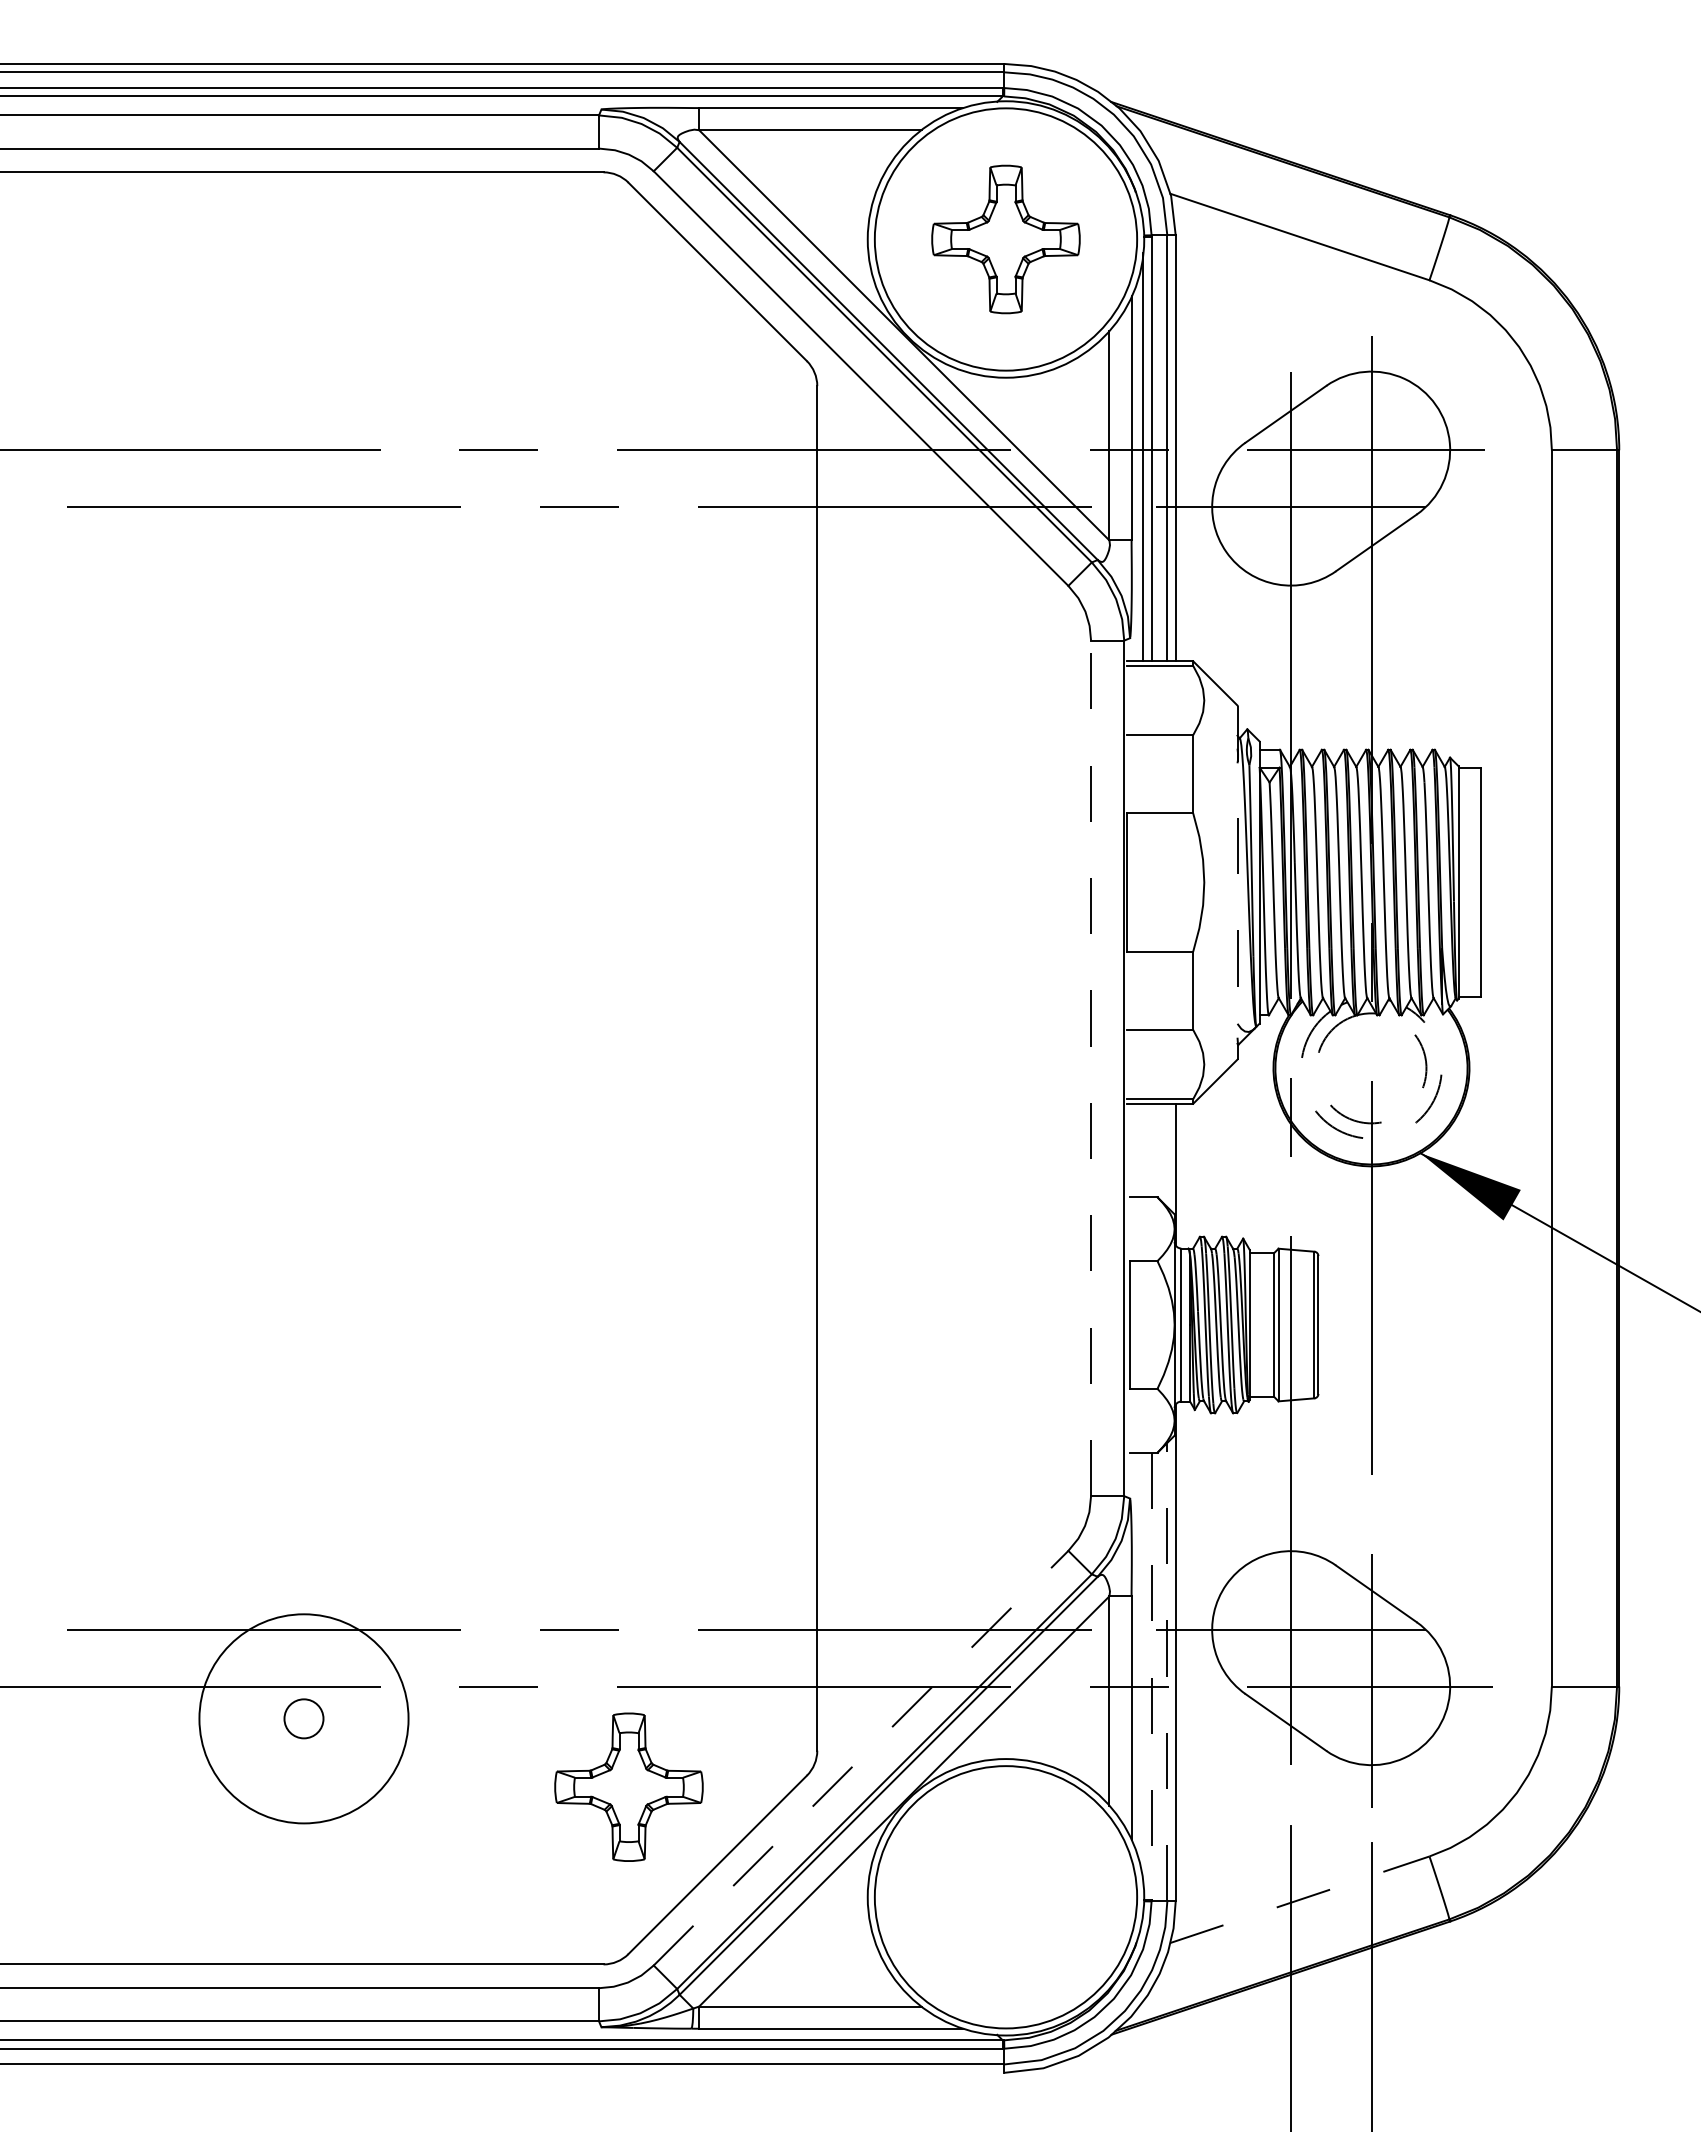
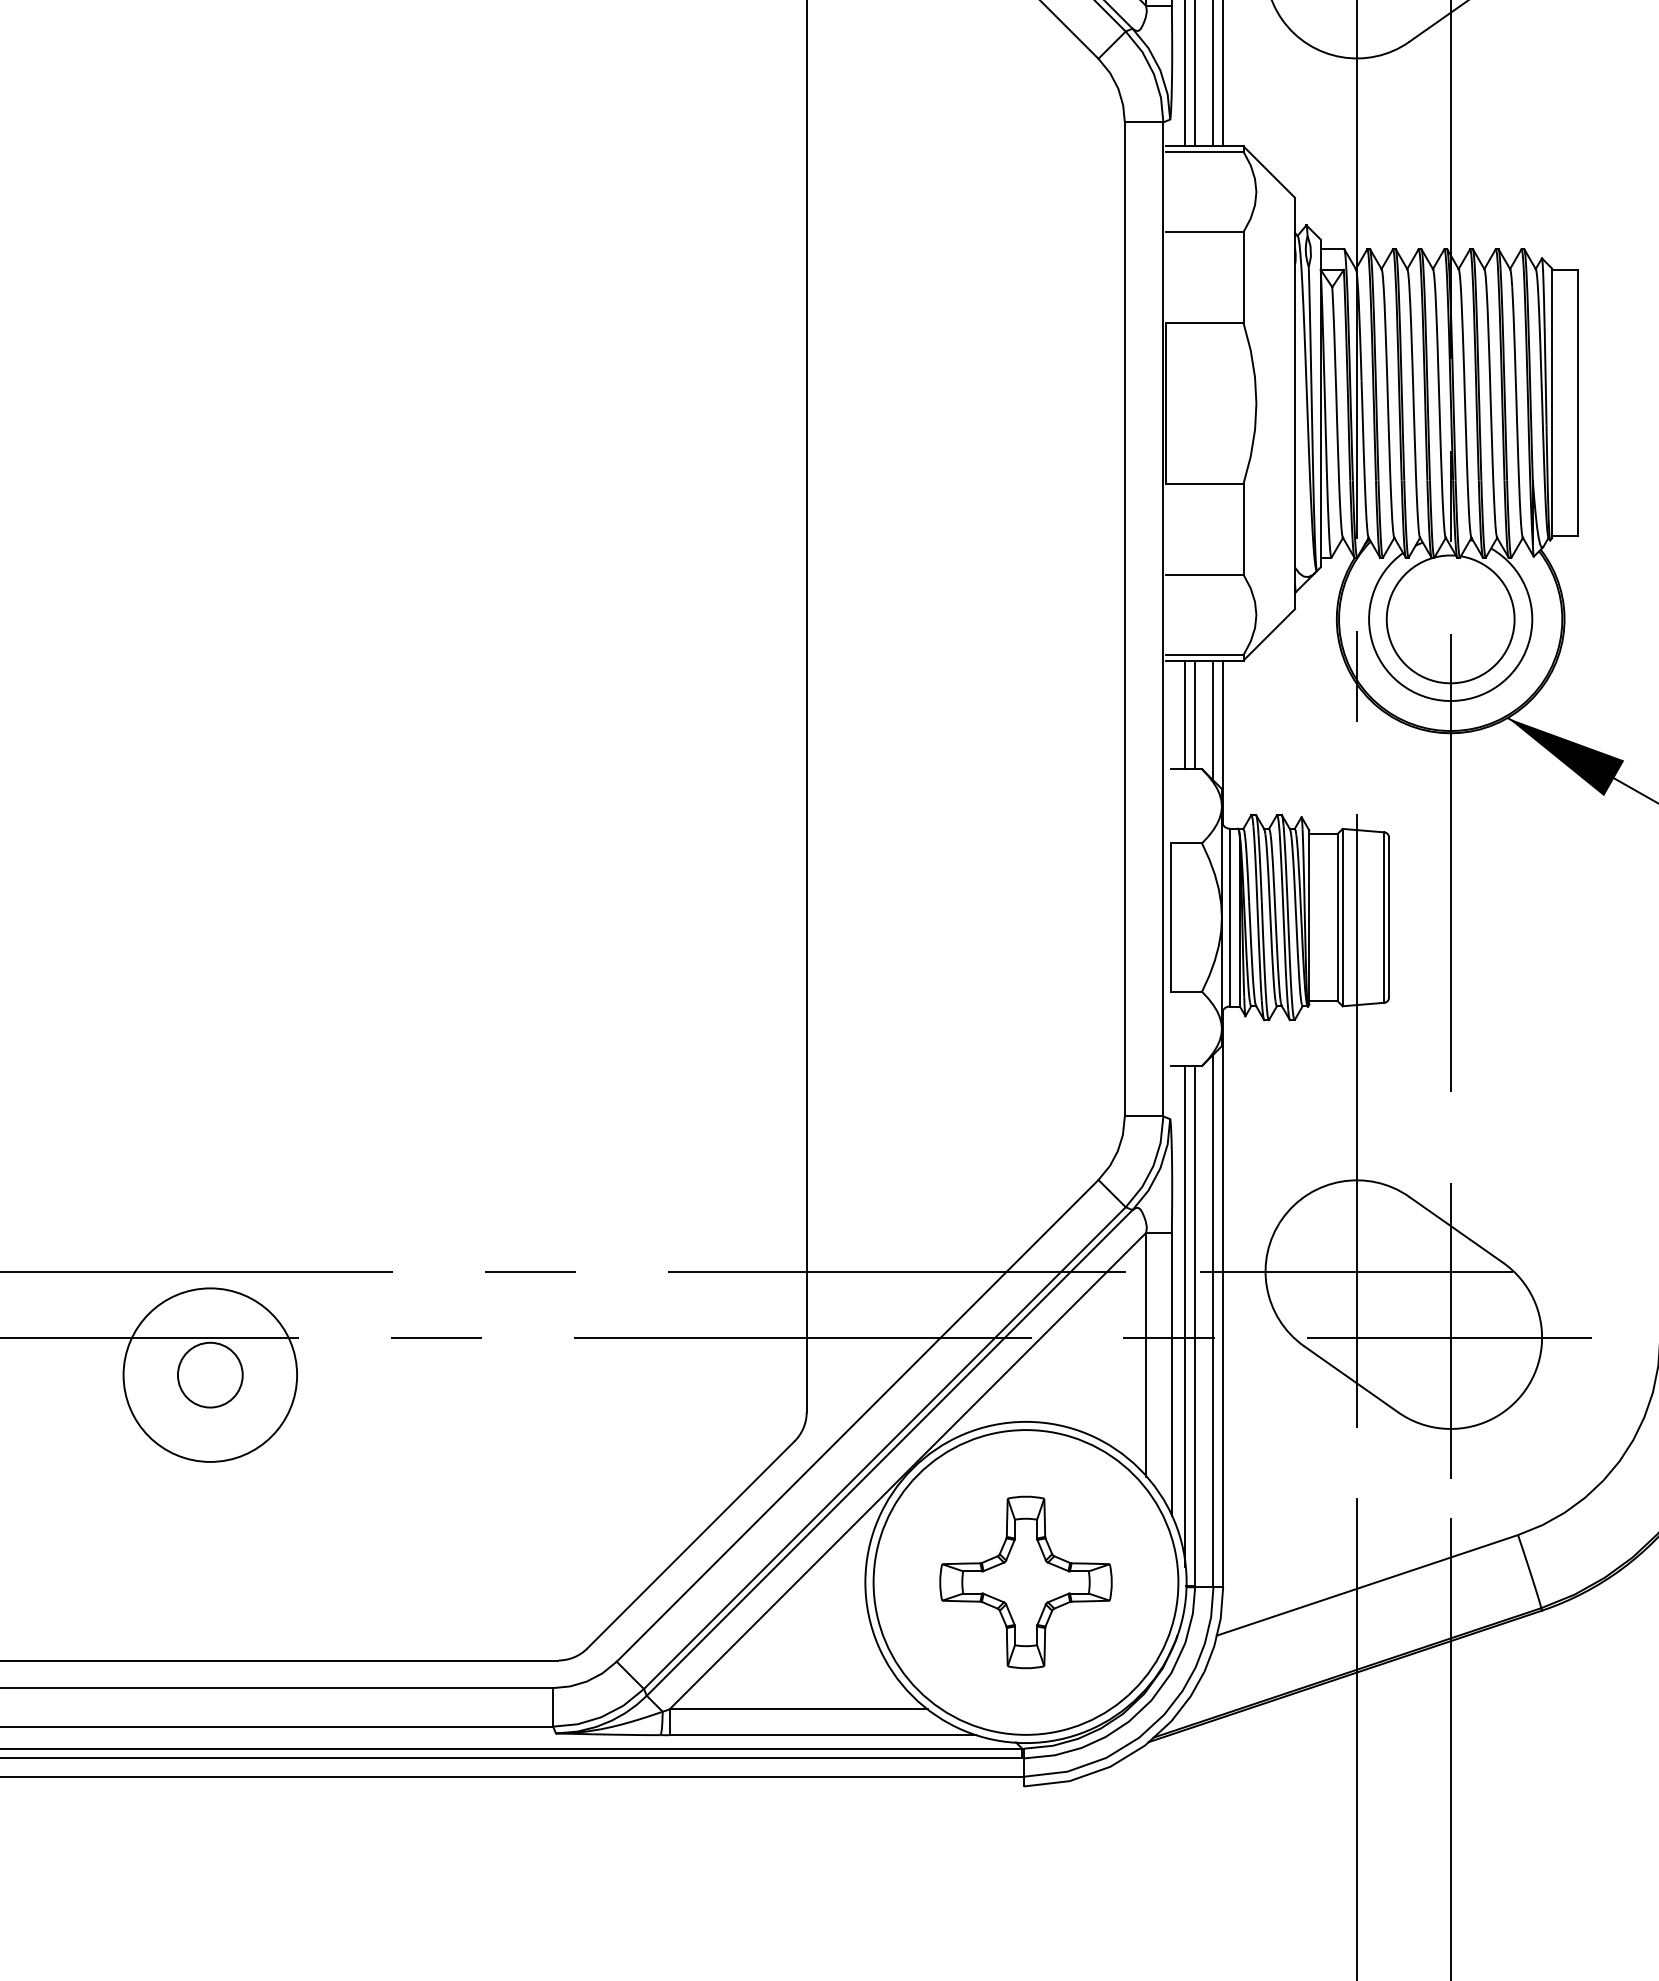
line: (1237, 883) -> (1294, 404), dashed -> solid
line: (1091, 1068) -> (1125, 619), dashed -> solid
arc: (1374, 1123) -> (1454, 683), dashed -> solid
arc: (1375, 1138) -> (1455, 700), dashed -> solid
line: (1143, 1150) -> (1185, 714), added
line: (1151, 1150) -> (1195, 714), added
line: (1167, 1155) -> (1213, 720), added
line: (1143, 1668) -> (1185, 1316), added
line: (1167, 1671) -> (1213, 1320), dashed -> solid
line: (1151, 1676) -> (1195, 1325), dashed -> solid
circle: (303, 1718) -> (209, 1374), size x0.71
circle: (303, 1718) -> (209, 1374), size x1.43
line: (861, 1757) -> (858, 1420), dashed -> solid
part: (628, 1786) -> (1025, 1581), moved
line: (1299, 1899) -> (1367, 1585), dashed -> solid

